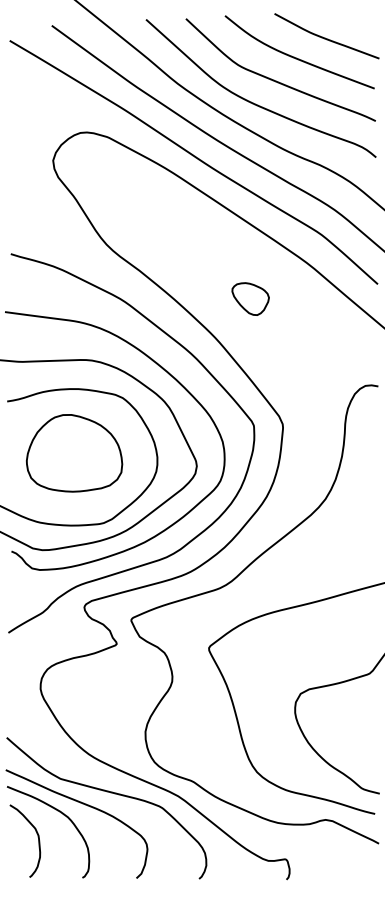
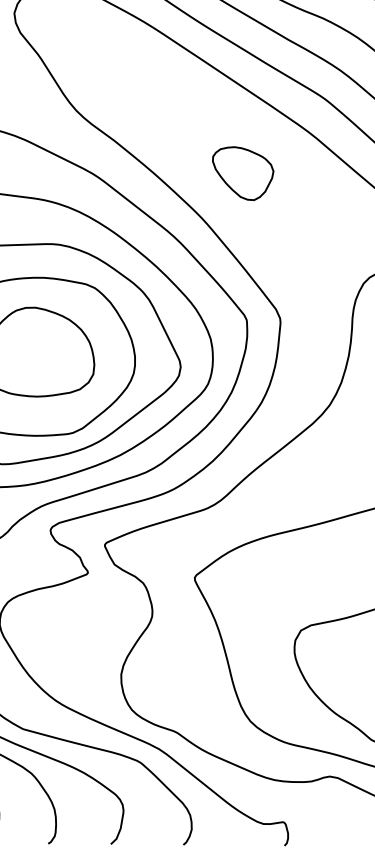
part: (250, 298) -> (242, 172), size x1.43

